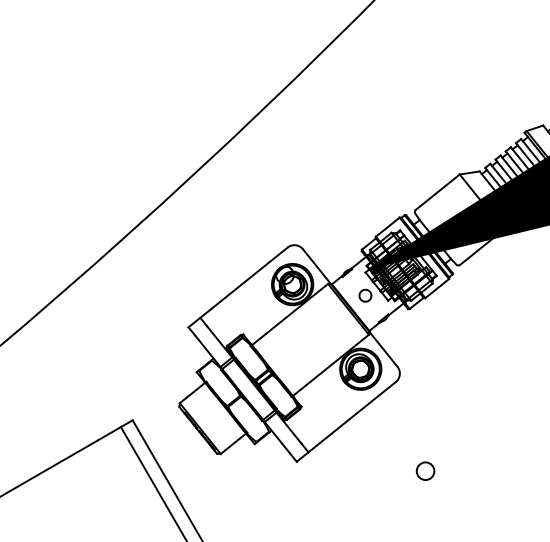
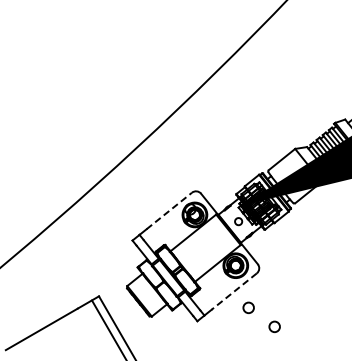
line: (250, 277) -> (169, 210), solid -> dashed
line: (356, 412) -> (233, 291), solid -> dashed
circle: (381, 438) -> (248, 307), added

